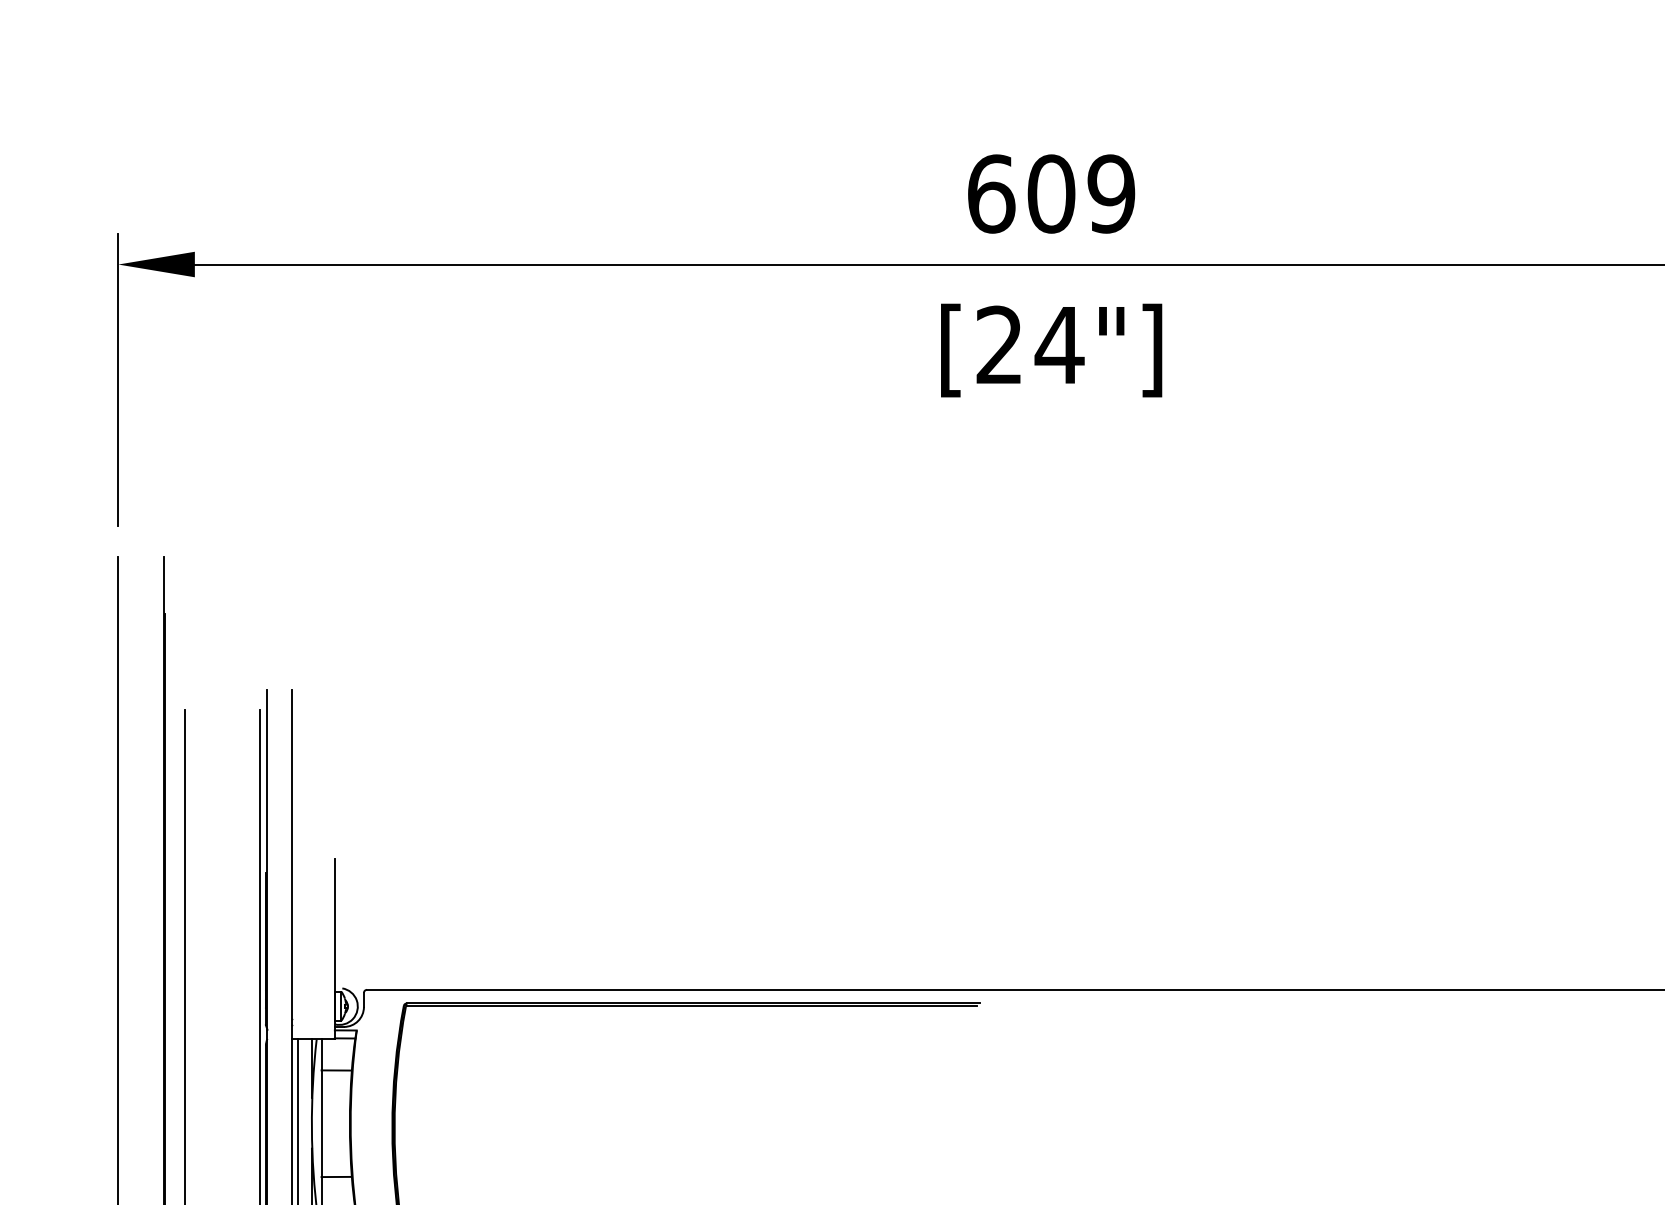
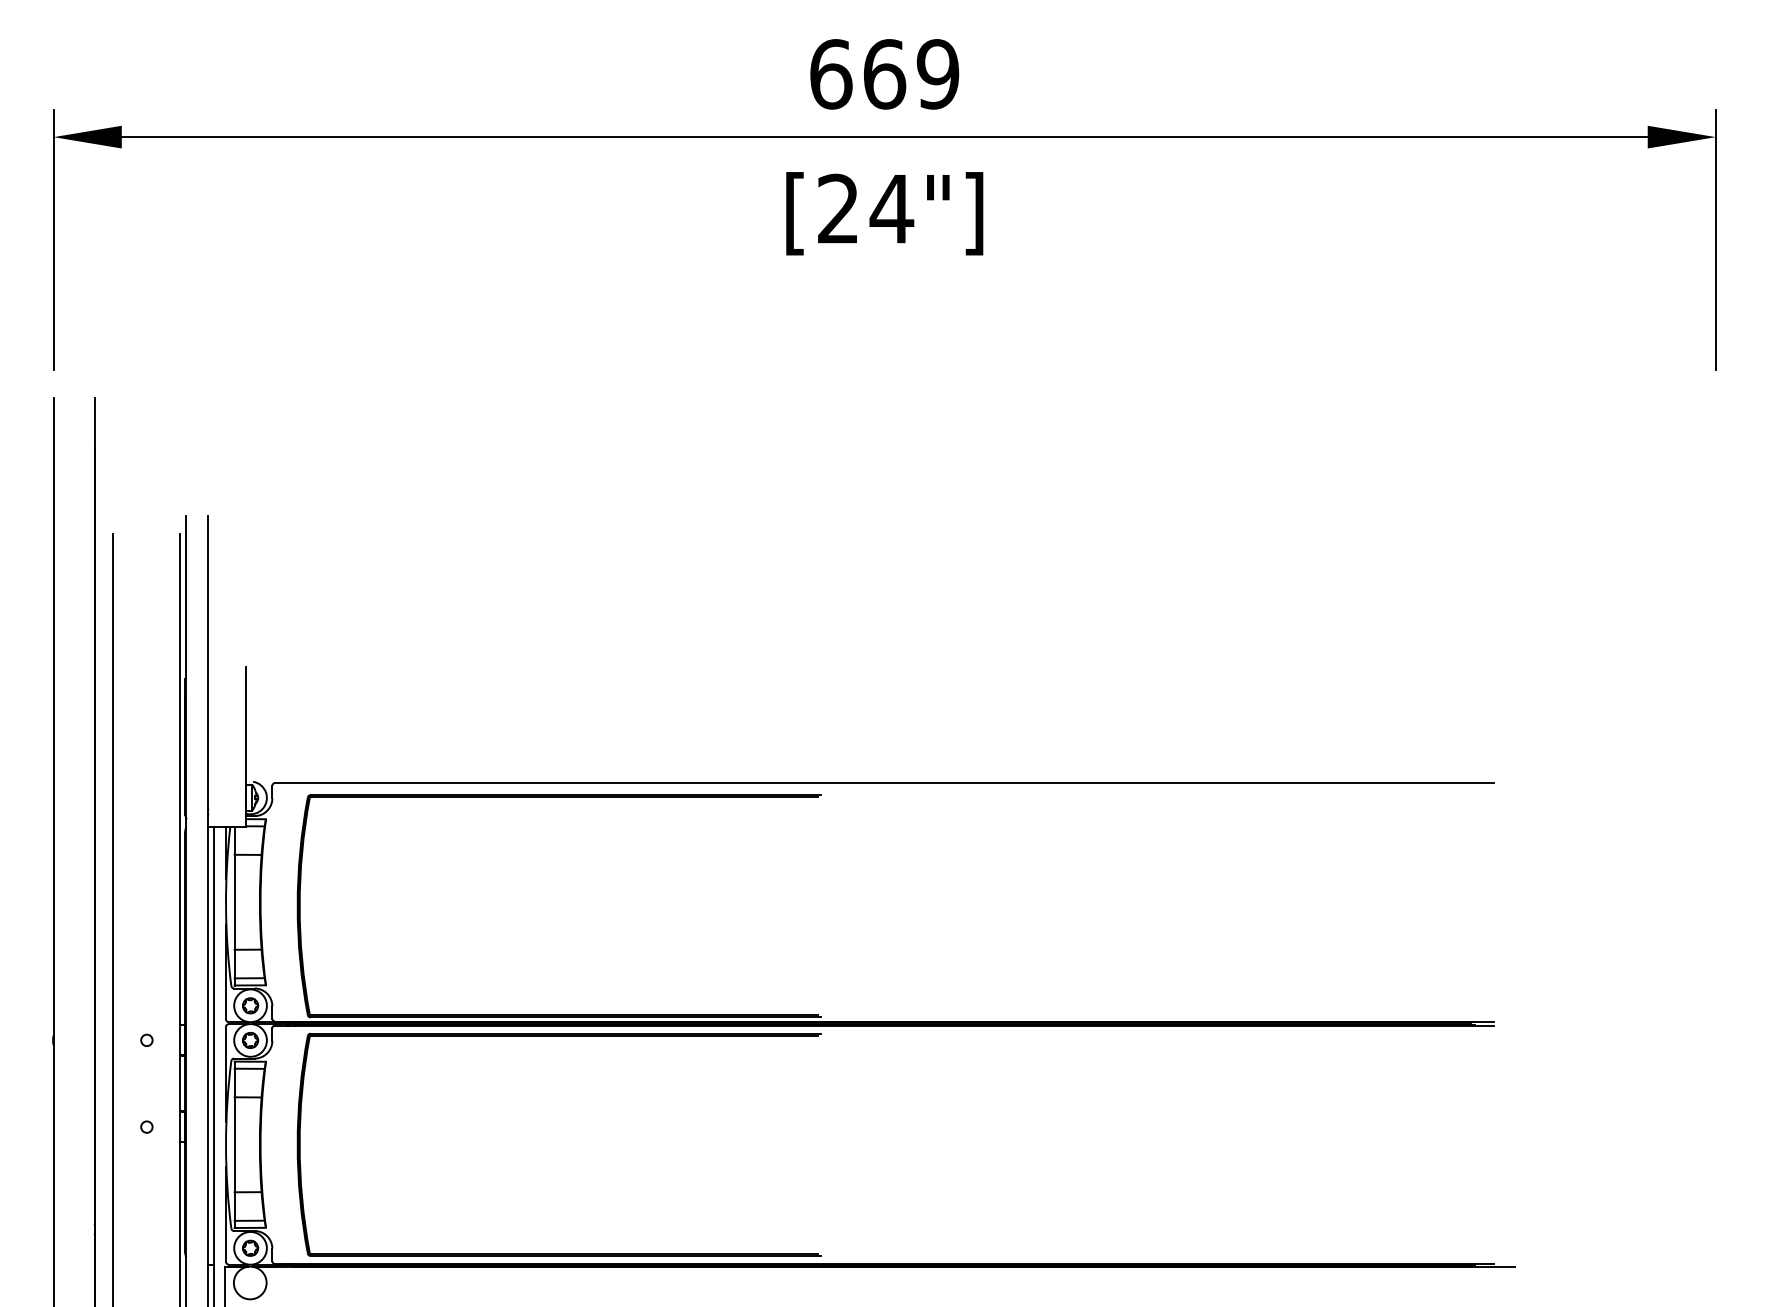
text: (1051, 194) -> (884, 74), 609 -> 669

